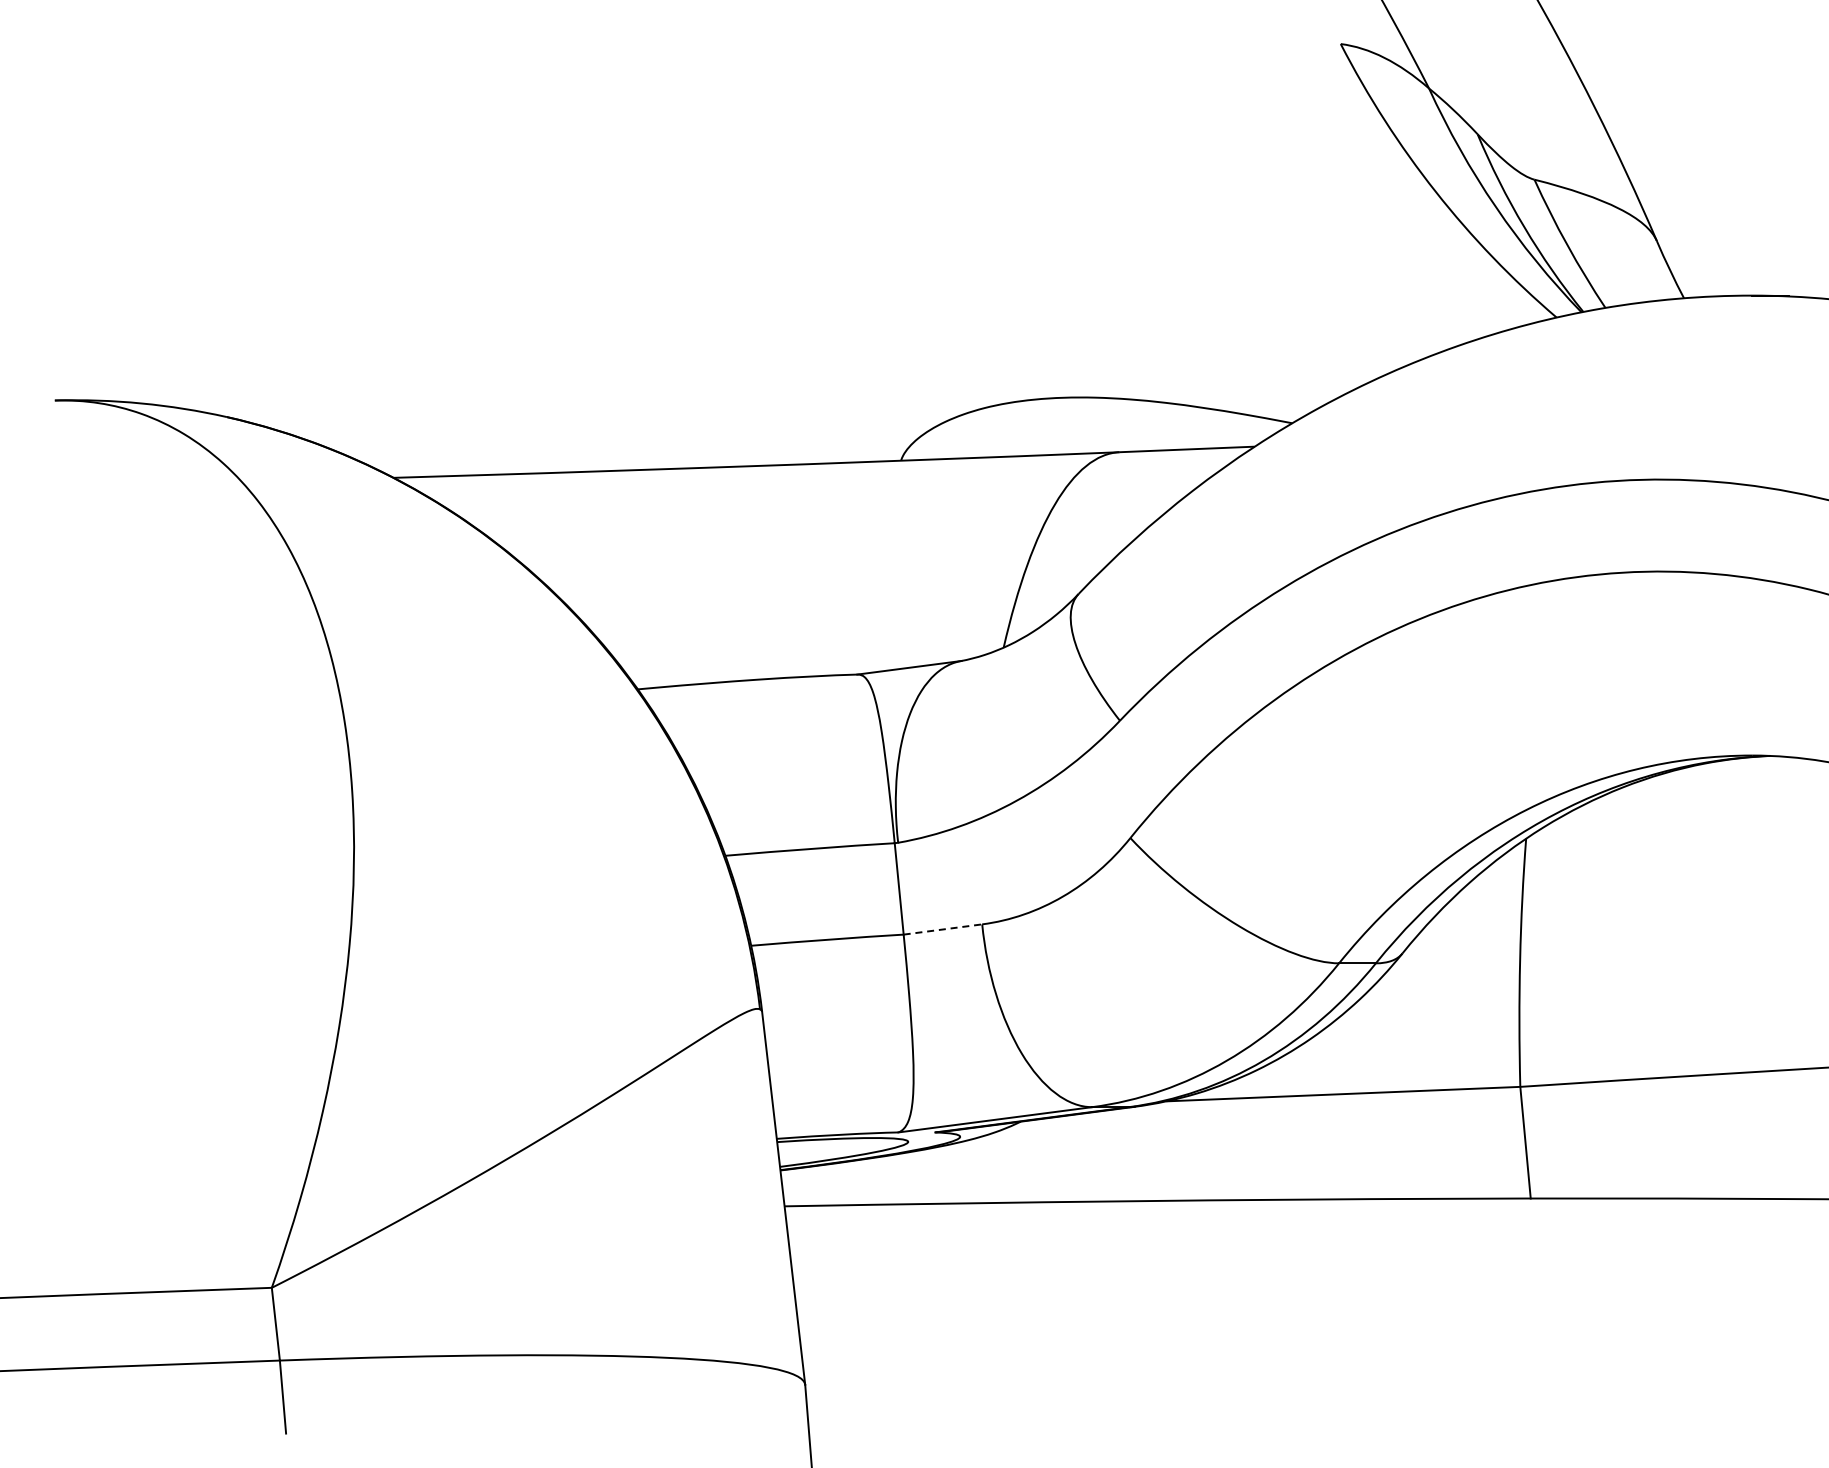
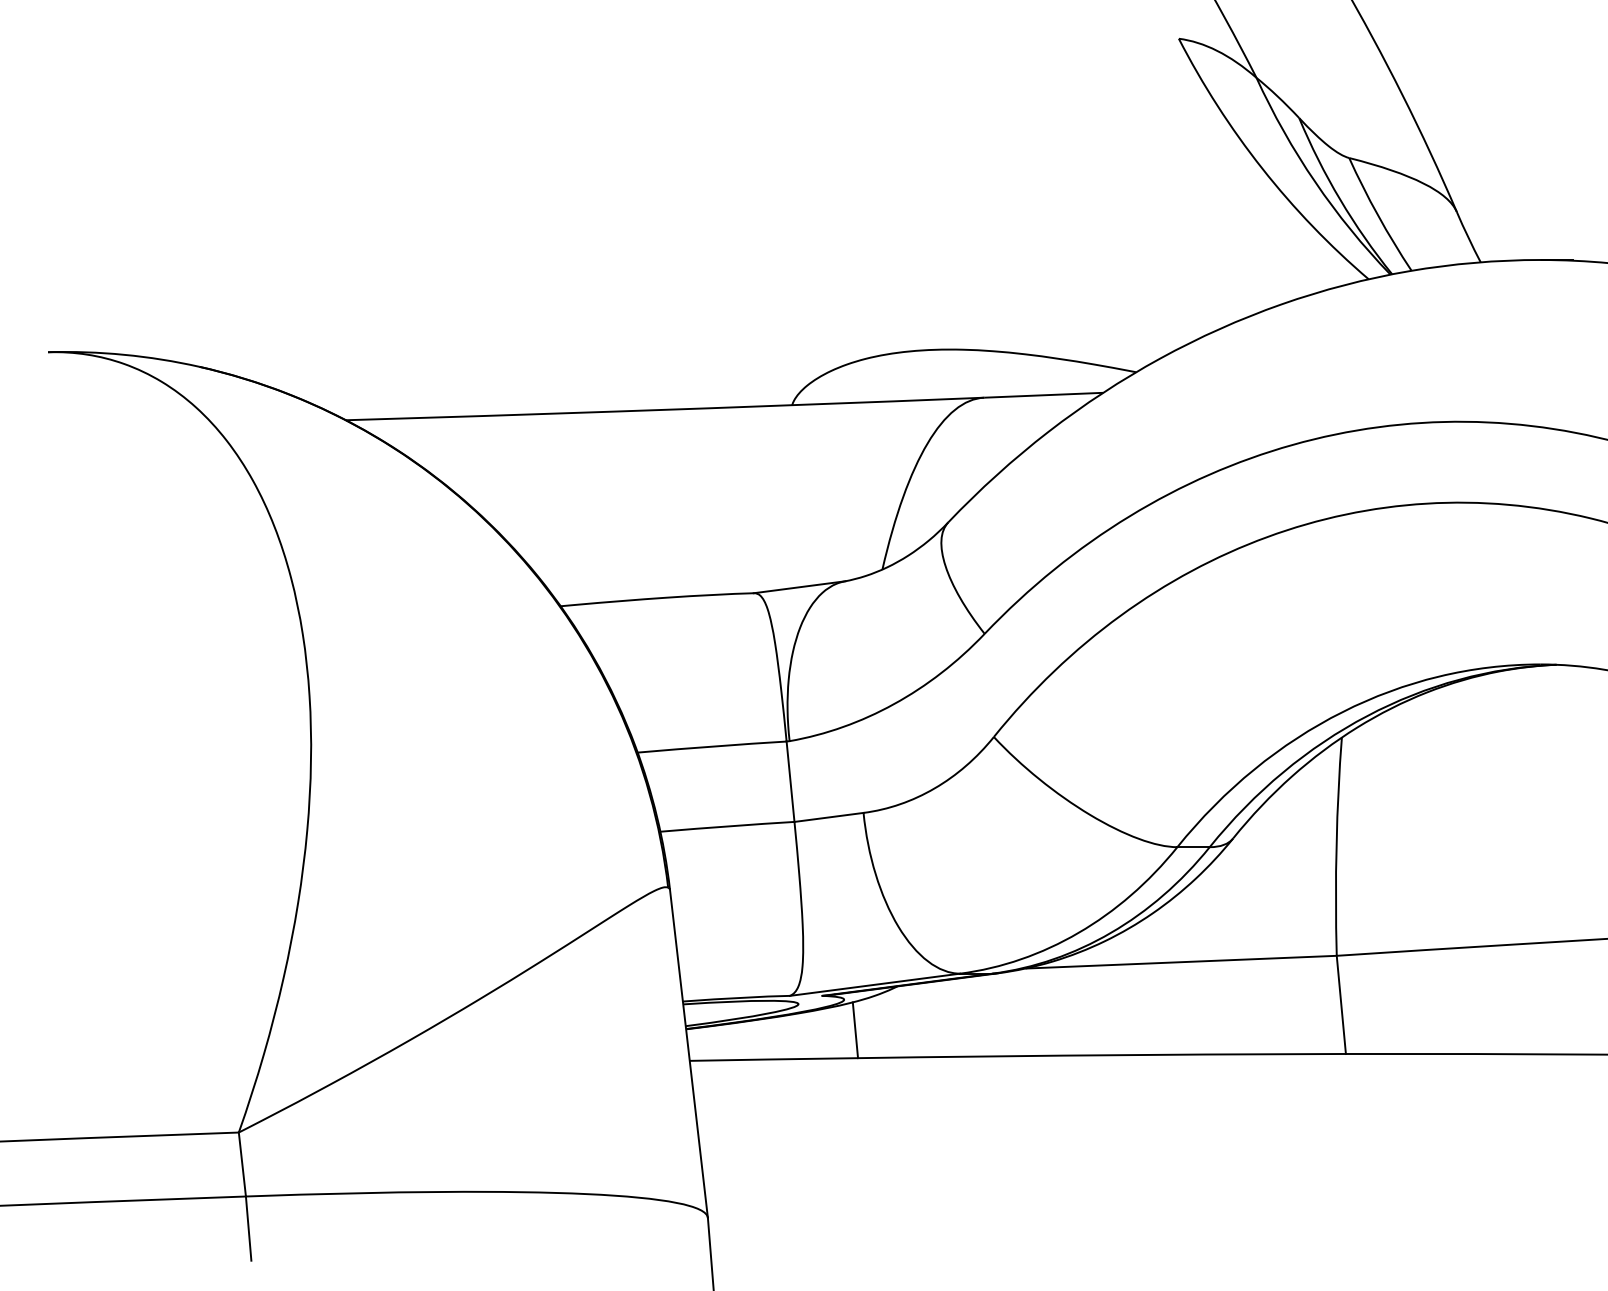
line: (942, 929) -> (828, 817), dashed -> solid
line: (972, 1171) -> (855, 1030), added

